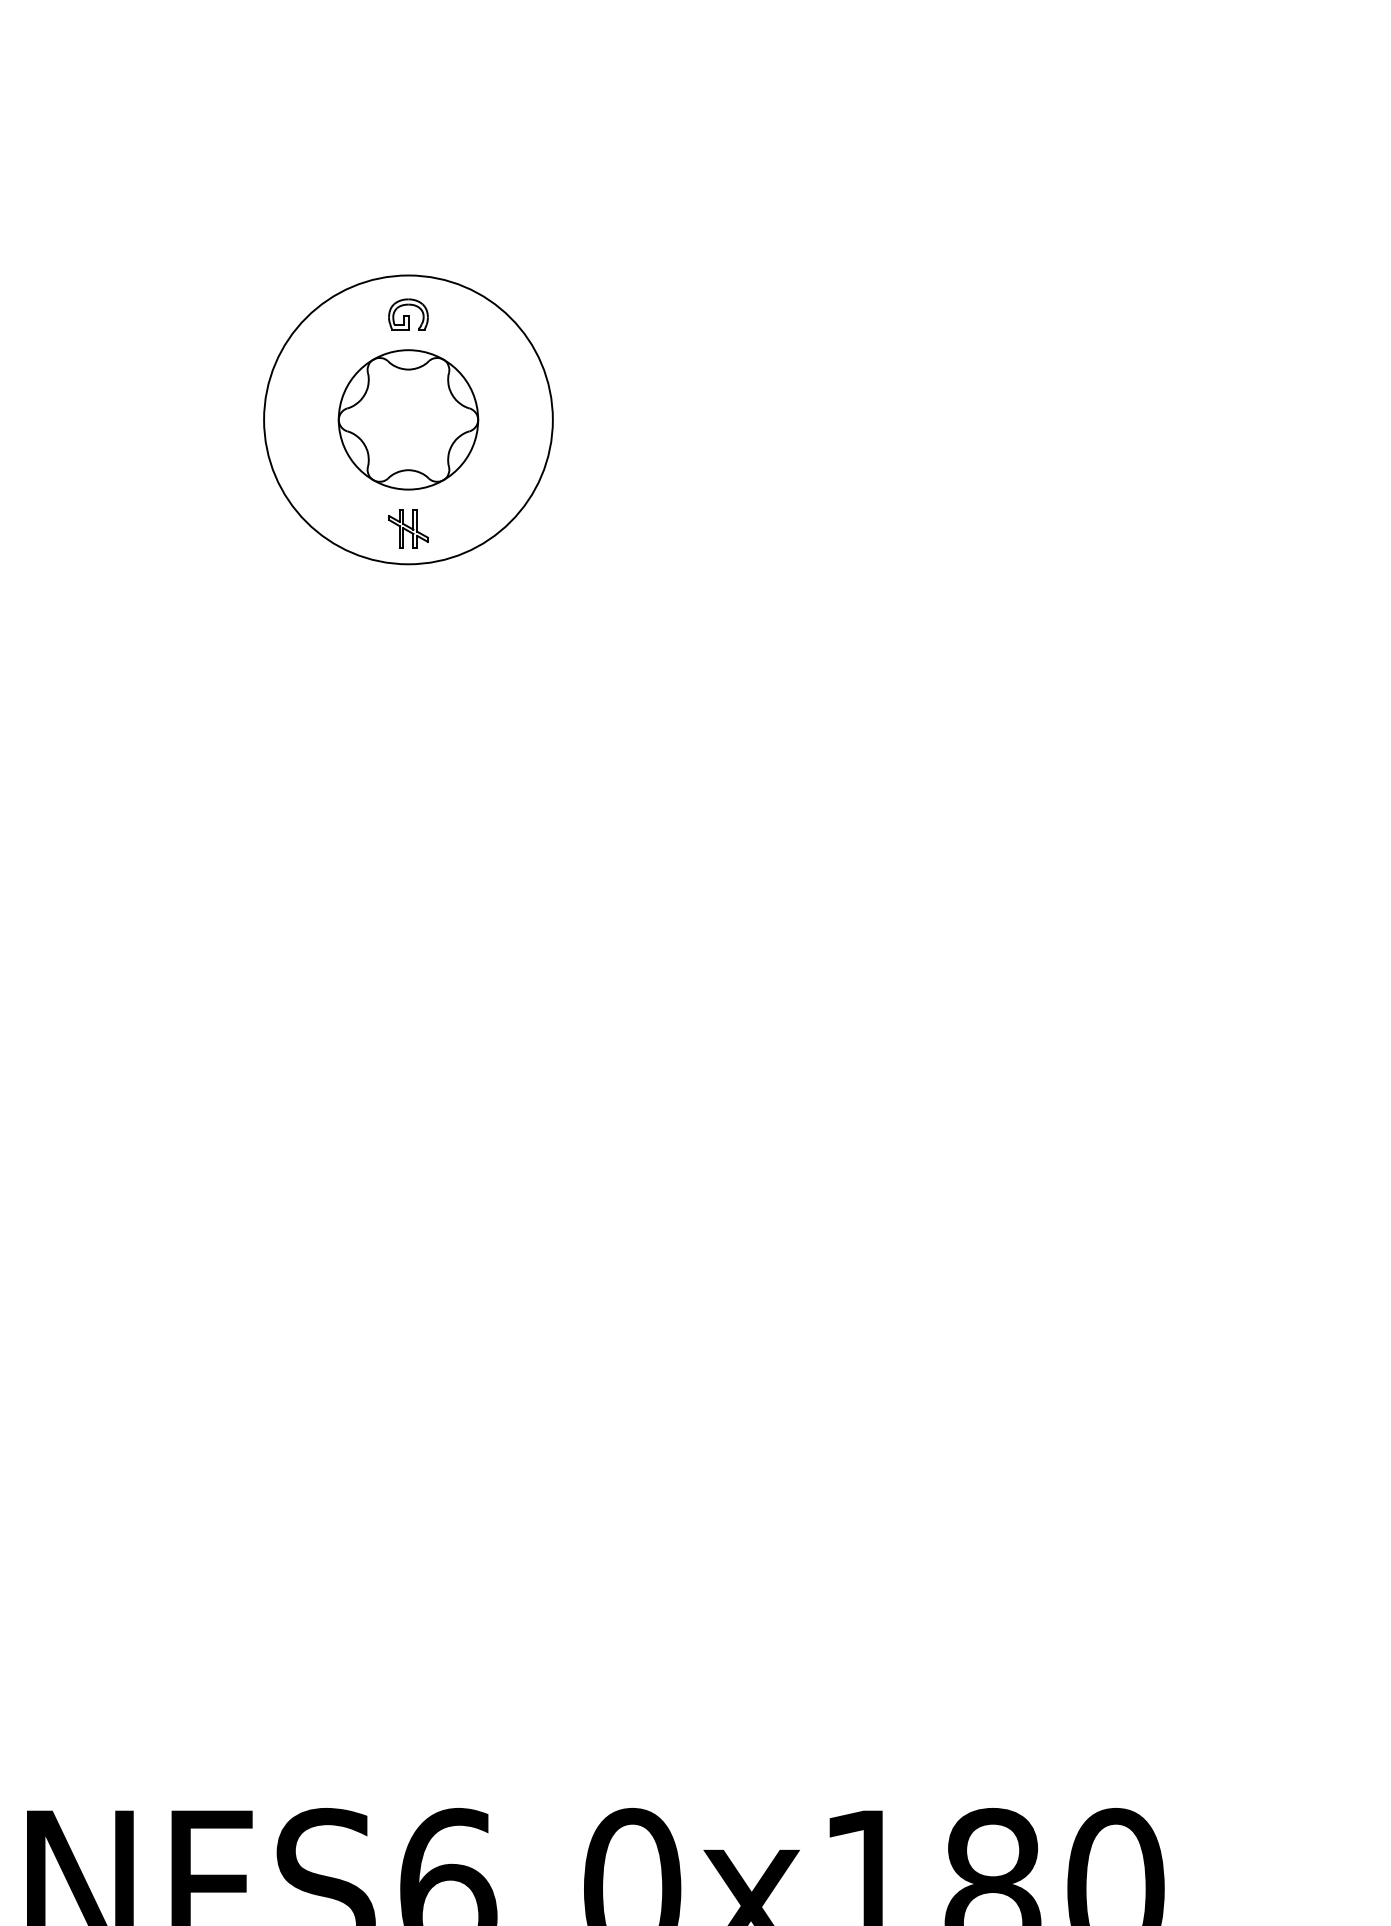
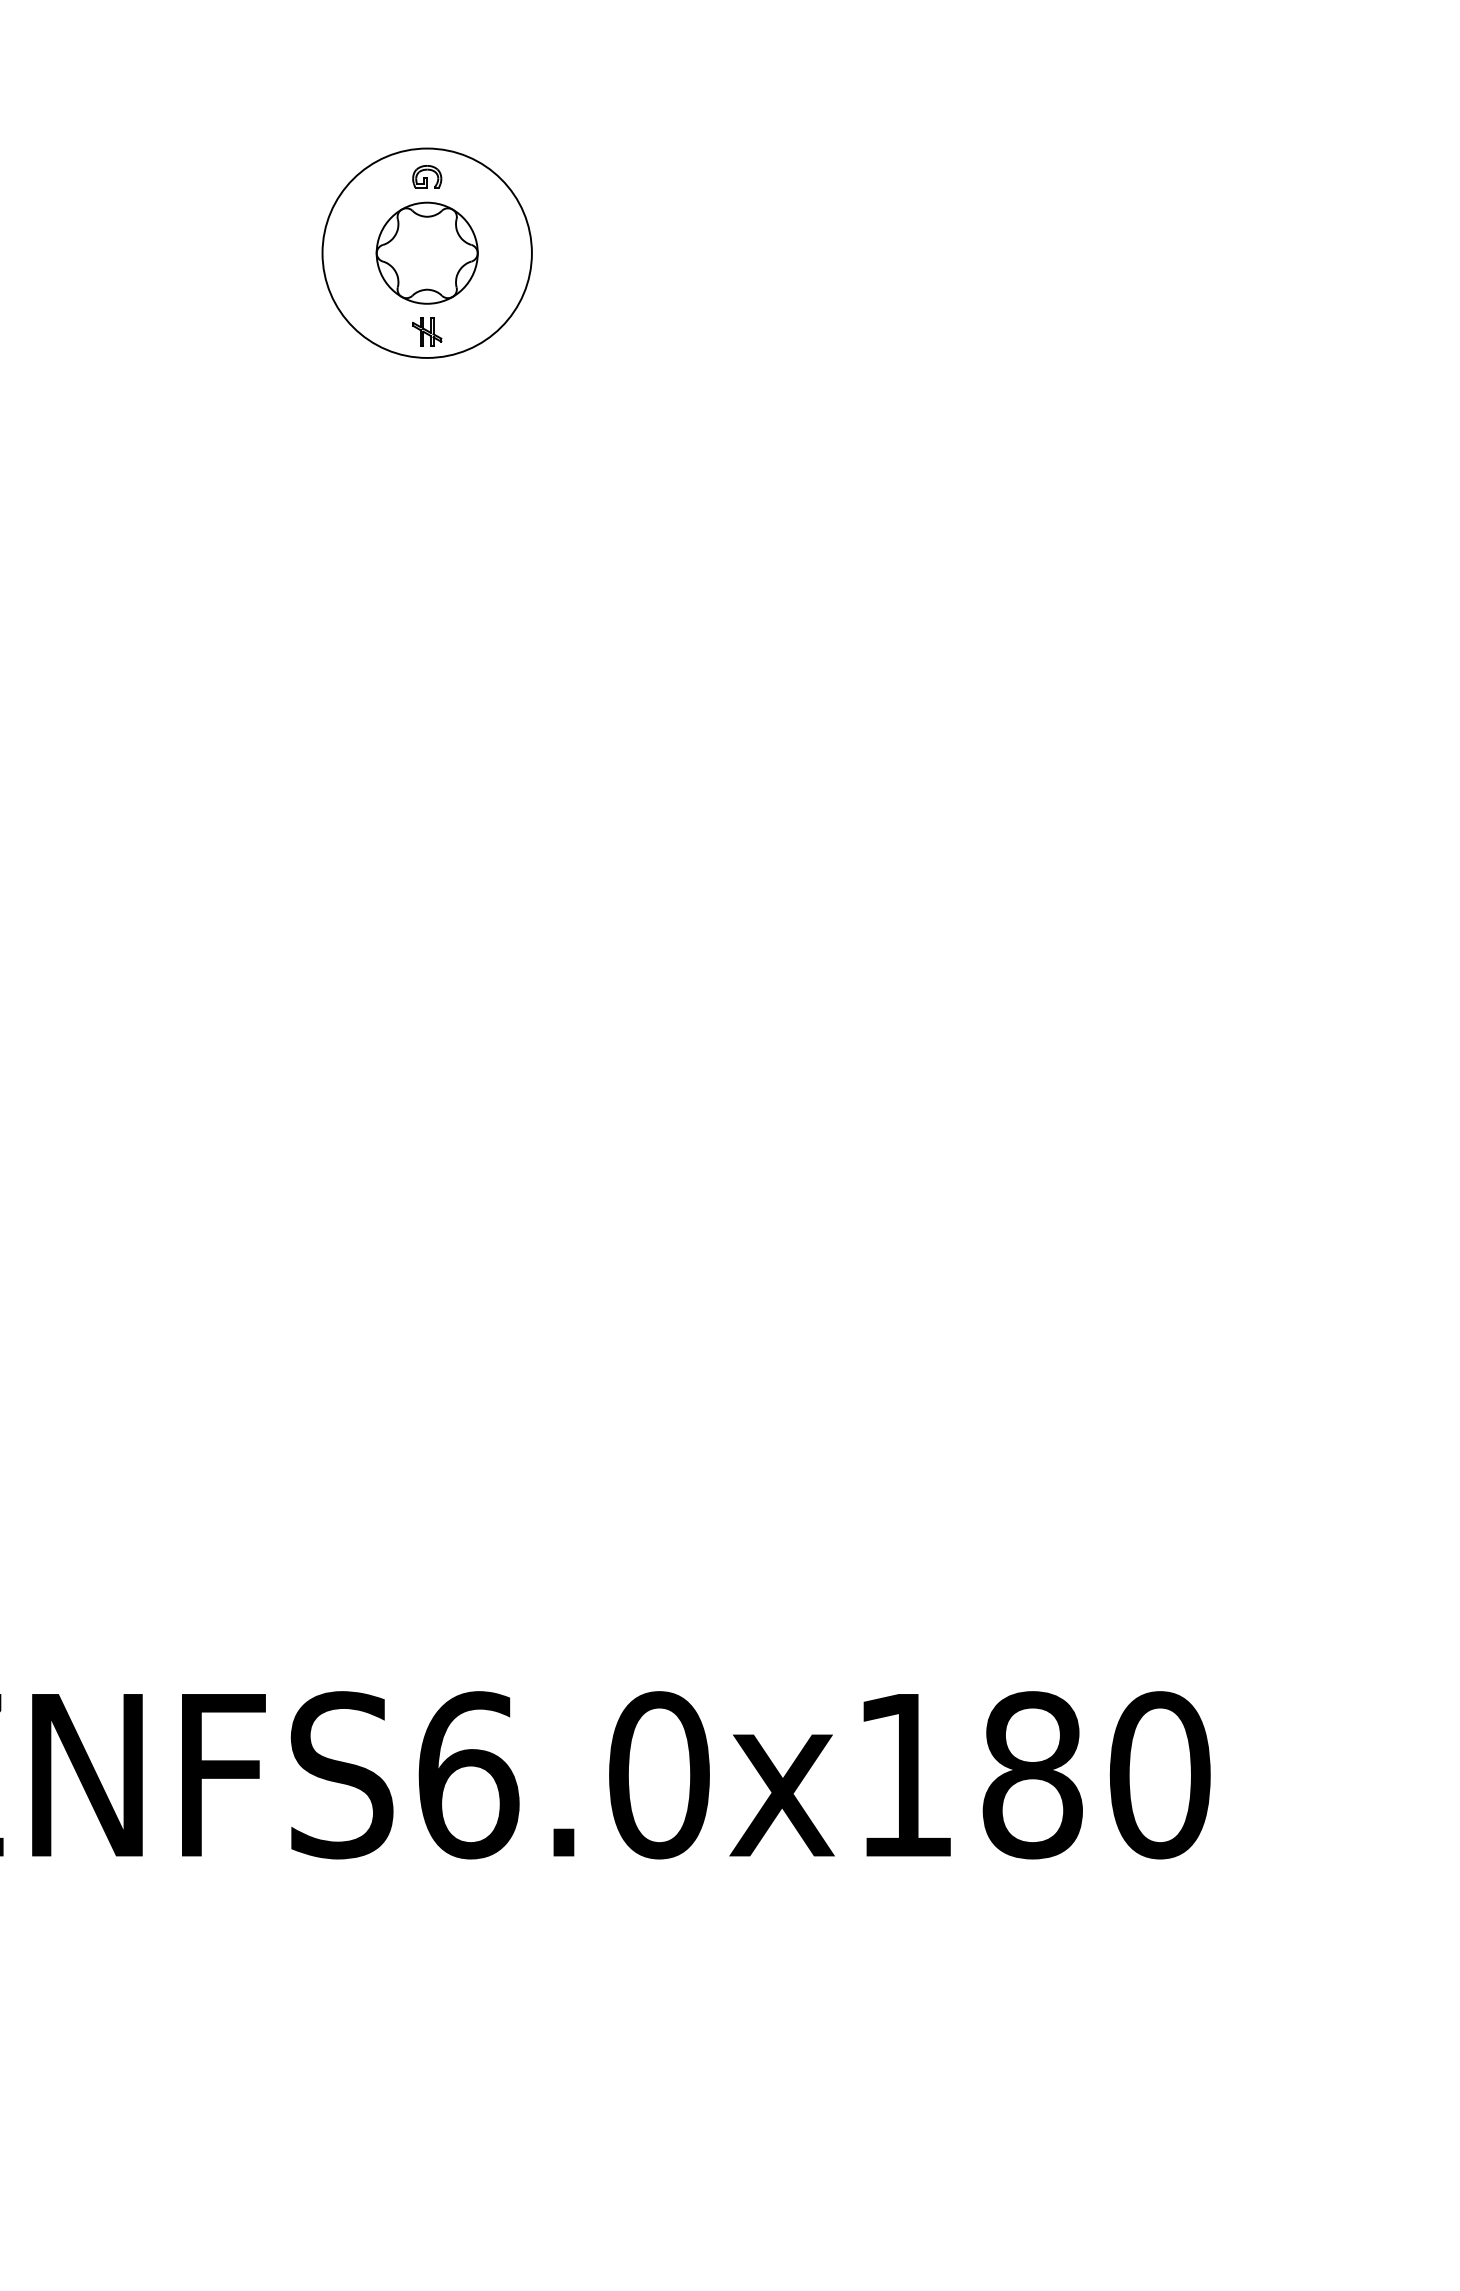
part: (407, 419) -> (426, 252), size x0.7

